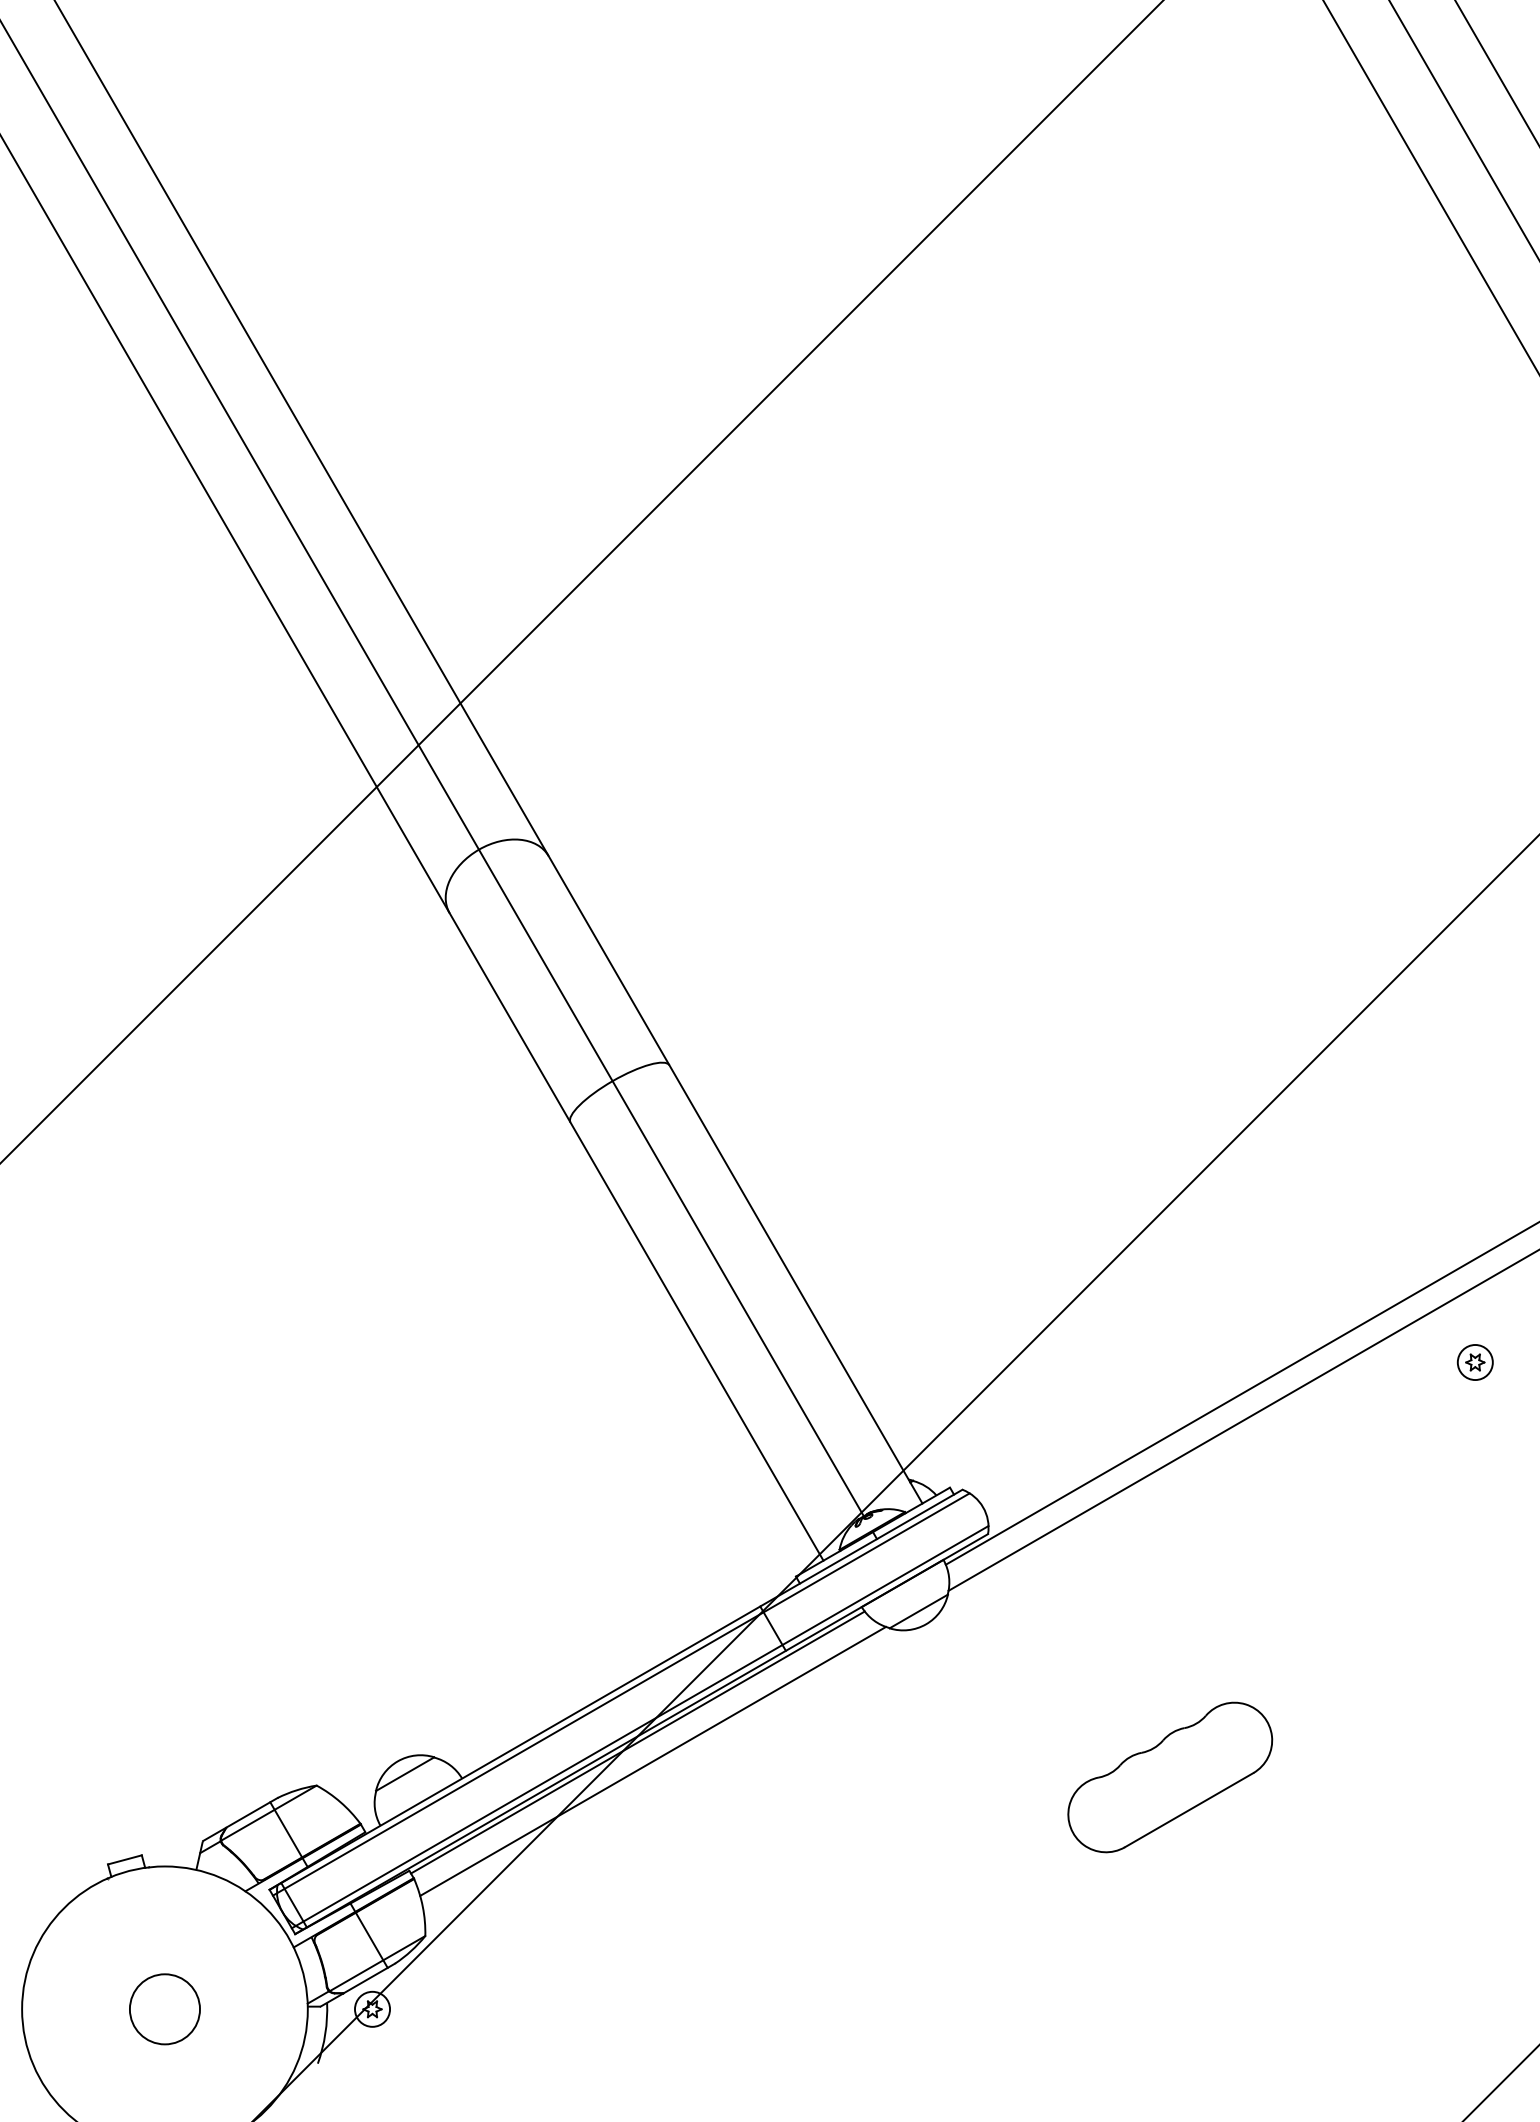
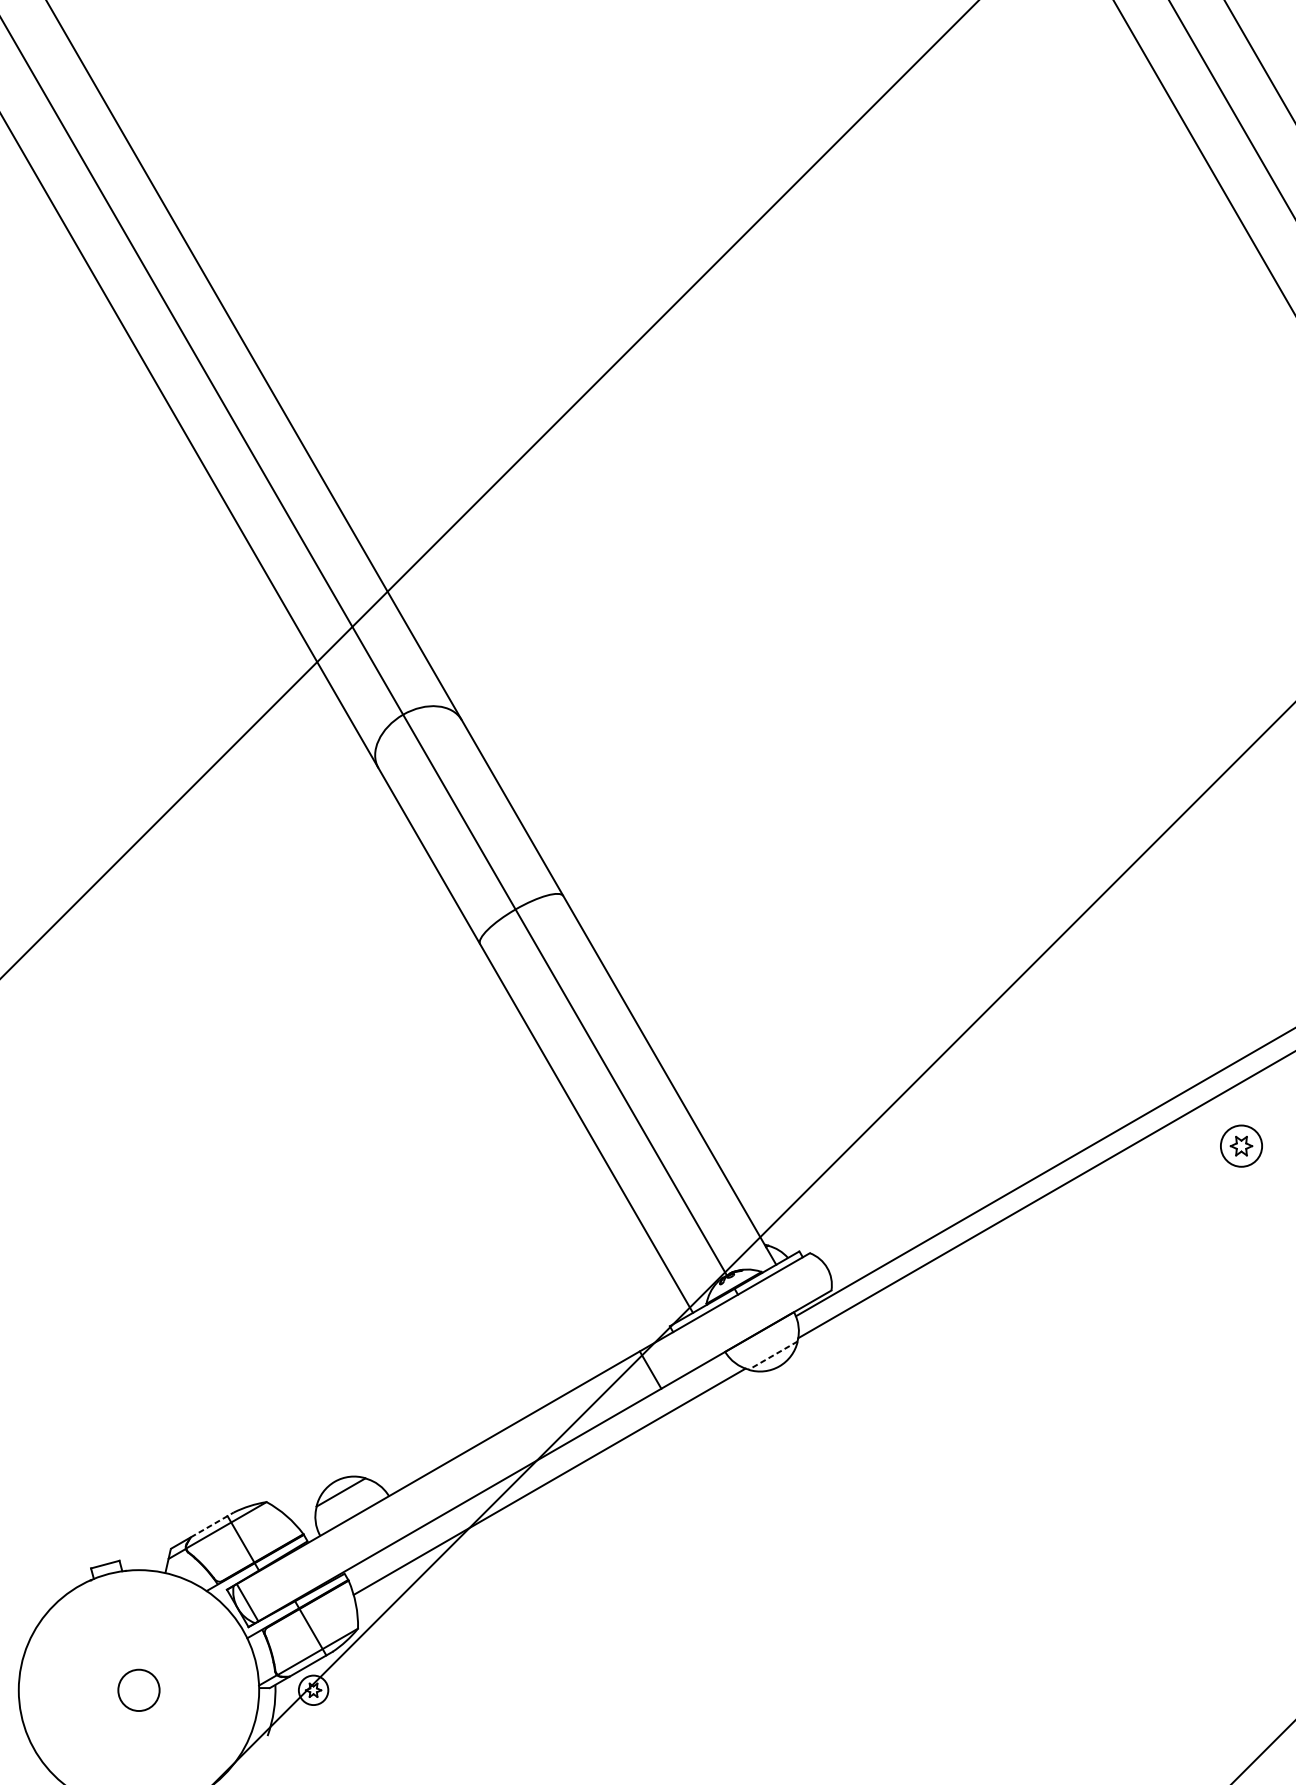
part: (1474, 1362) -> (1240, 1146), size x1.4
line: (918, 1611) -> (772, 1355), solid -> dashed
line: (620, 1694) -> (522, 1425), removed
line: (639, 1727) -> (538, 1453), removed
line: (637, 1742) -> (536, 1465), removed
part: (1170, 1777) -> (984, 1495), removed
line: (252, 1812) -> (212, 1524), solid -> dashed
circle: (164, 2009) -> (138, 1690), size x0.7

